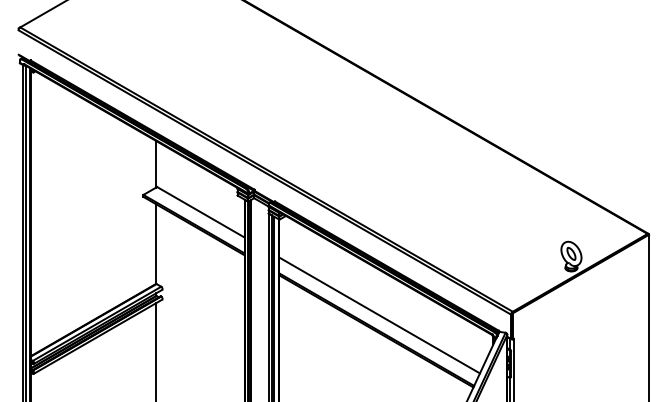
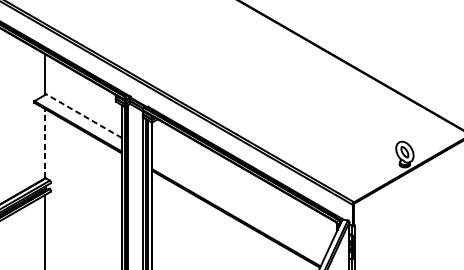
line: (200, 212) -> (83, 116), solid -> dashed
line: (155, 243) -> (44, 143), solid -> dashed
line: (379, 315) -> (238, 205), removed

